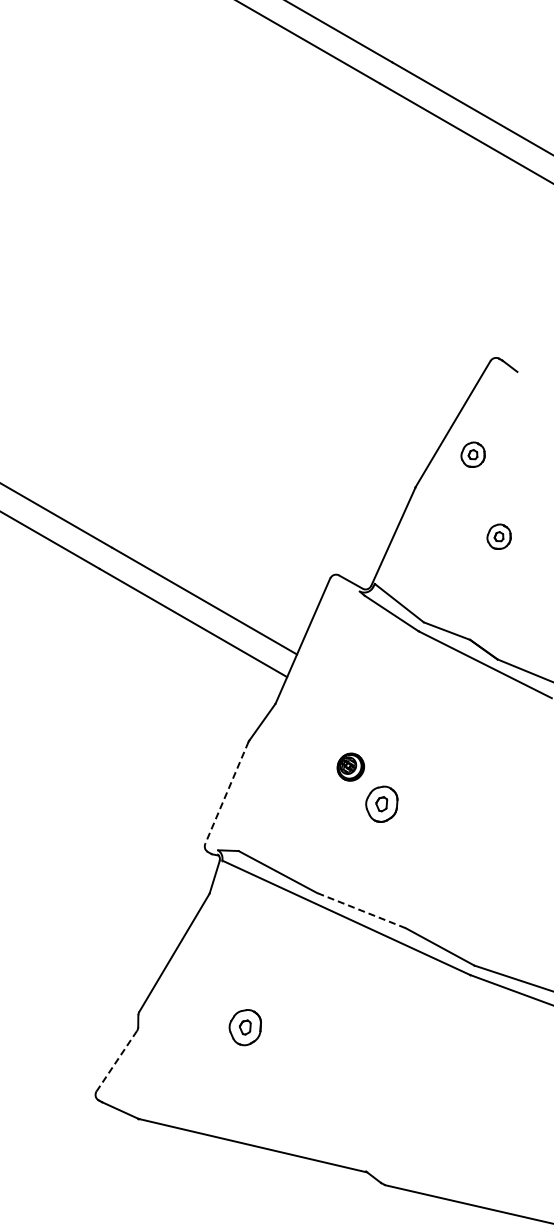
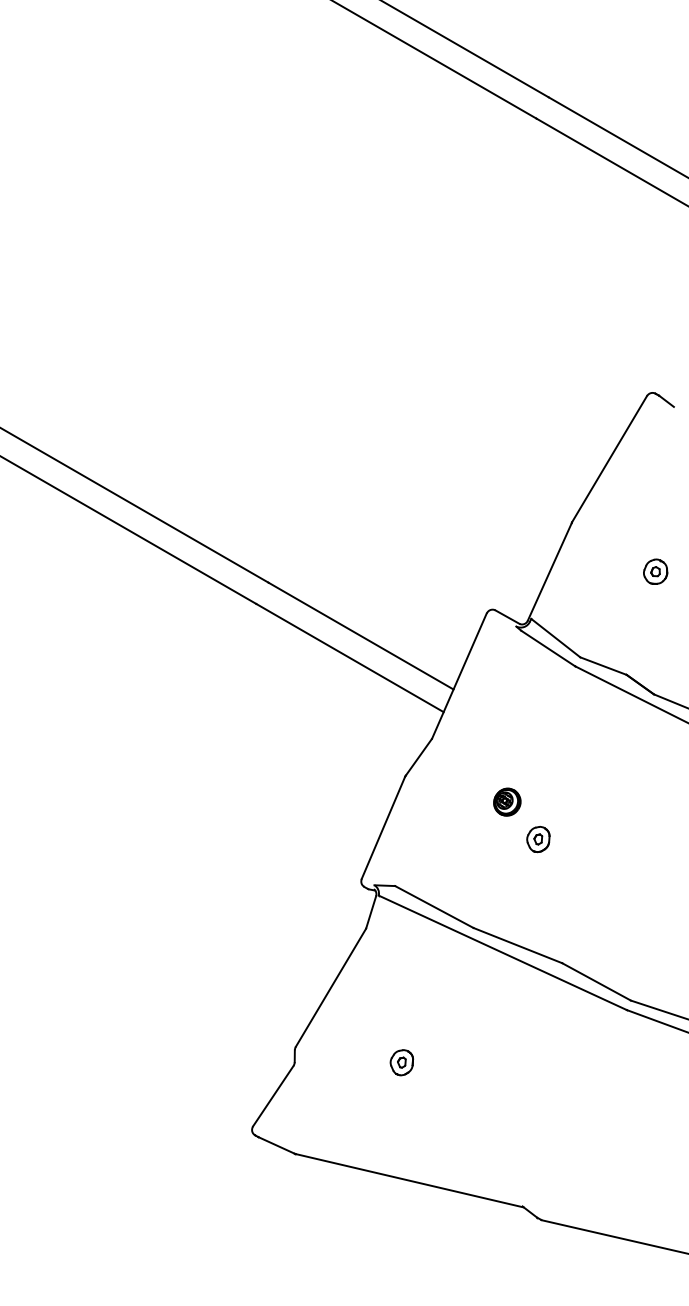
part: (473, 454) -> (629, 489), removed
line: (227, 793) -> (383, 828), dashed -> solid
part: (382, 804) -> (538, 839), size x0.71
line: (361, 910) -> (517, 945), dashed -> solid
part: (245, 1027) -> (401, 1062), size x0.71
line: (117, 1061) -> (273, 1096), dashed -> solid

